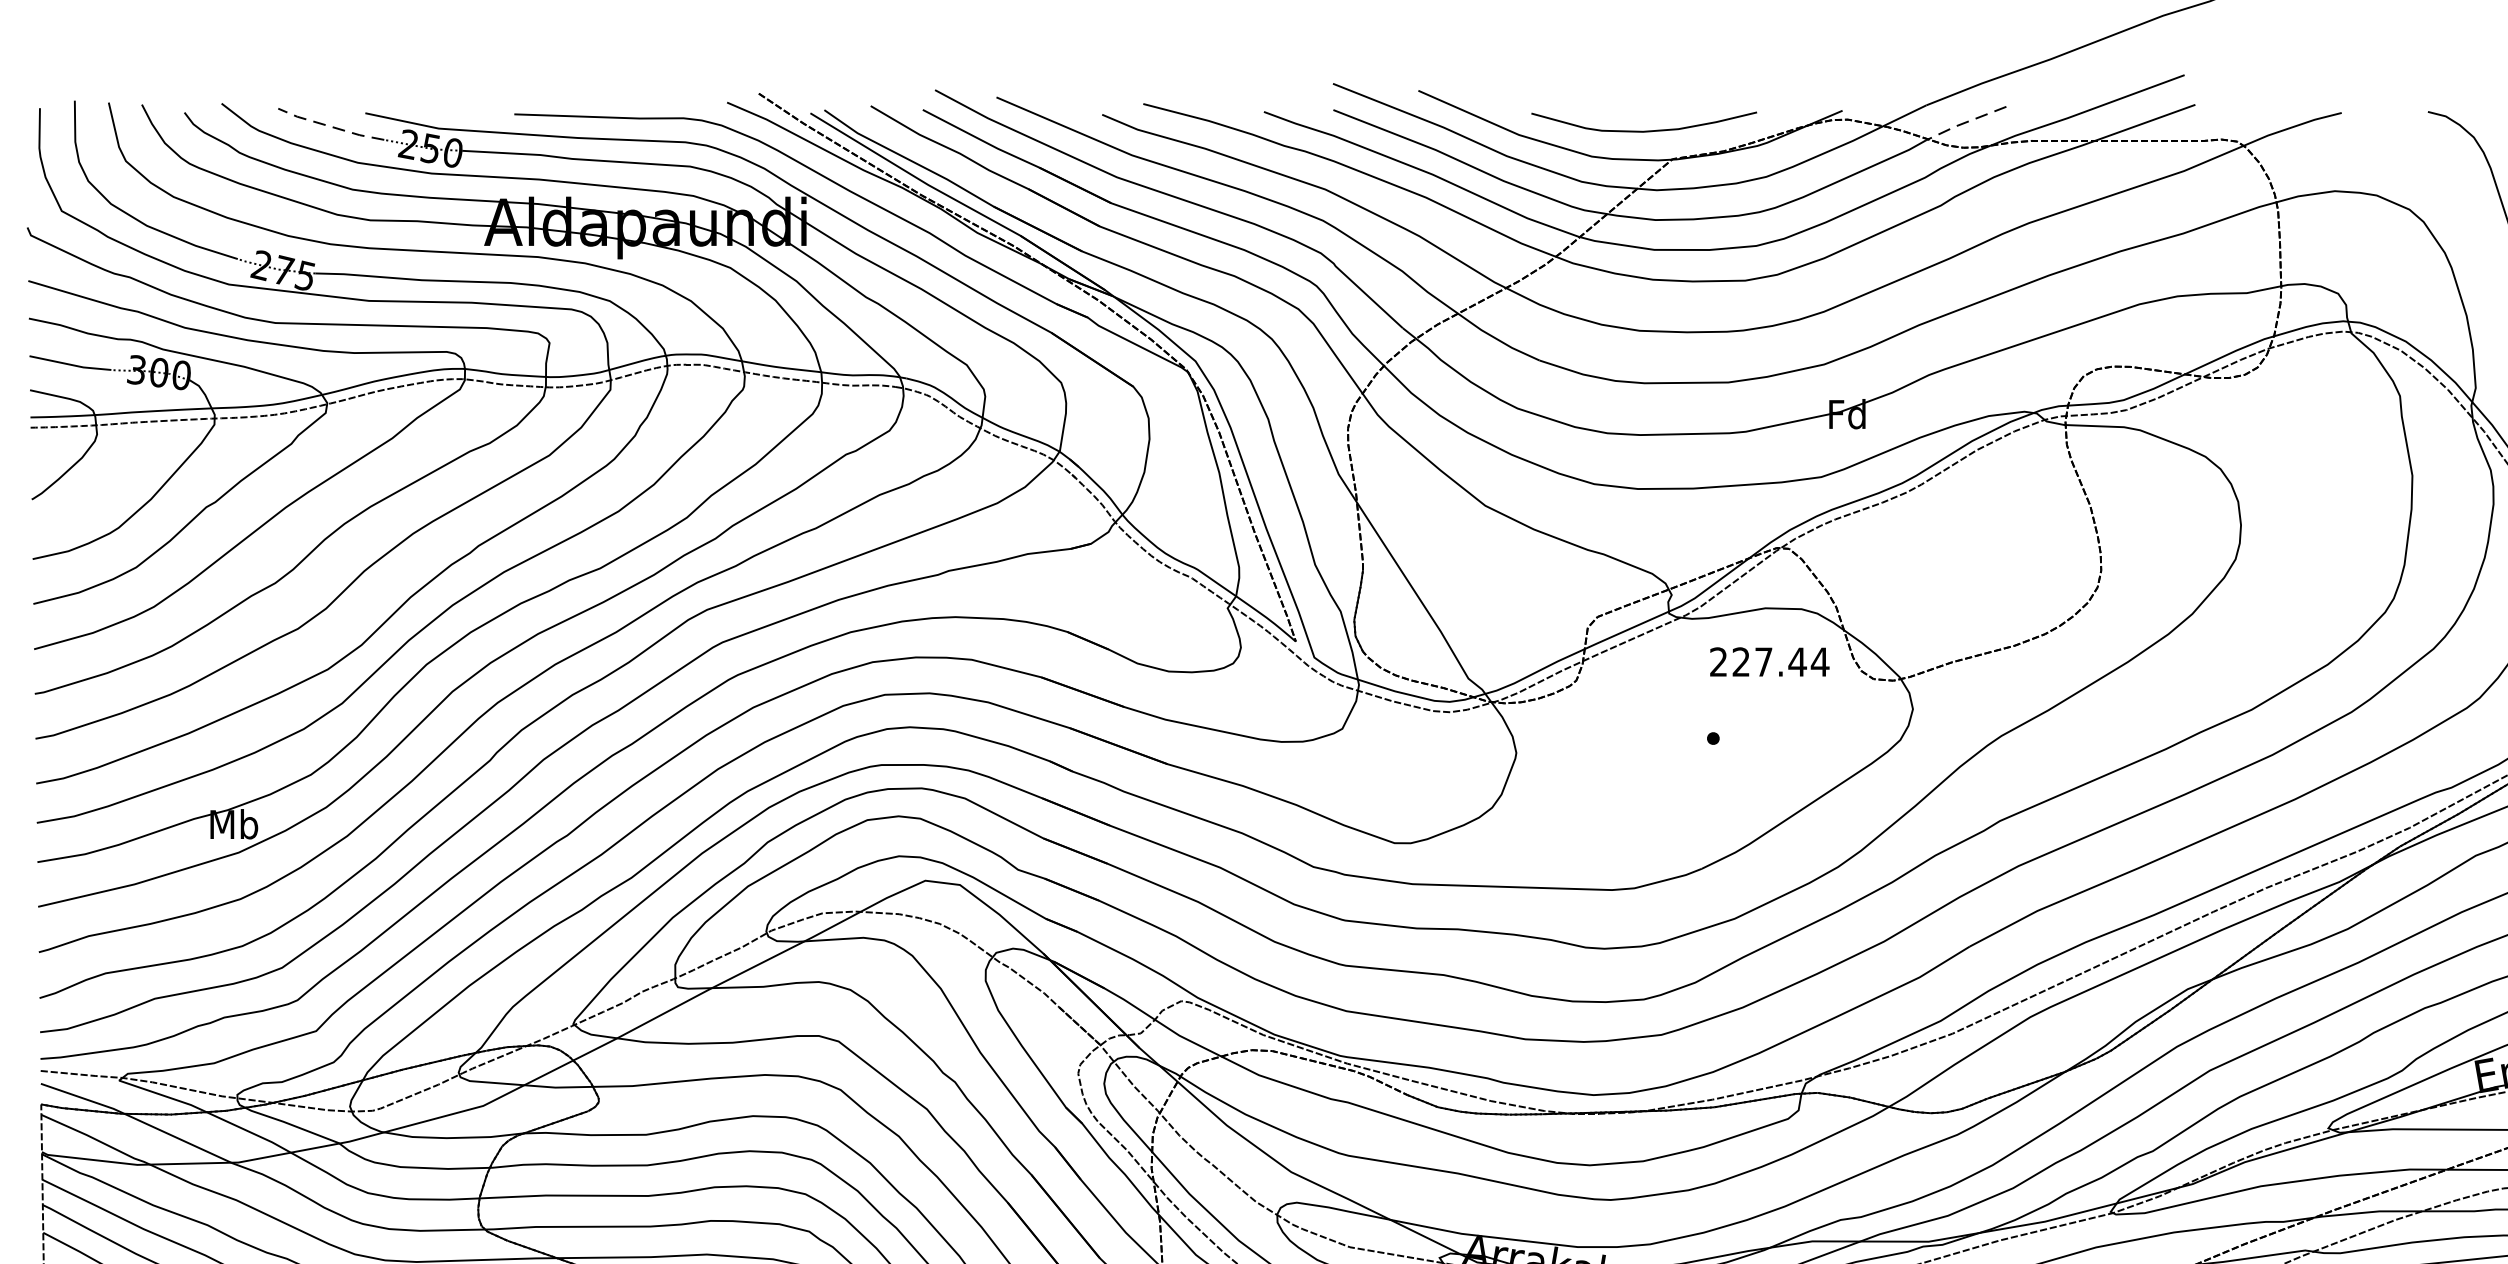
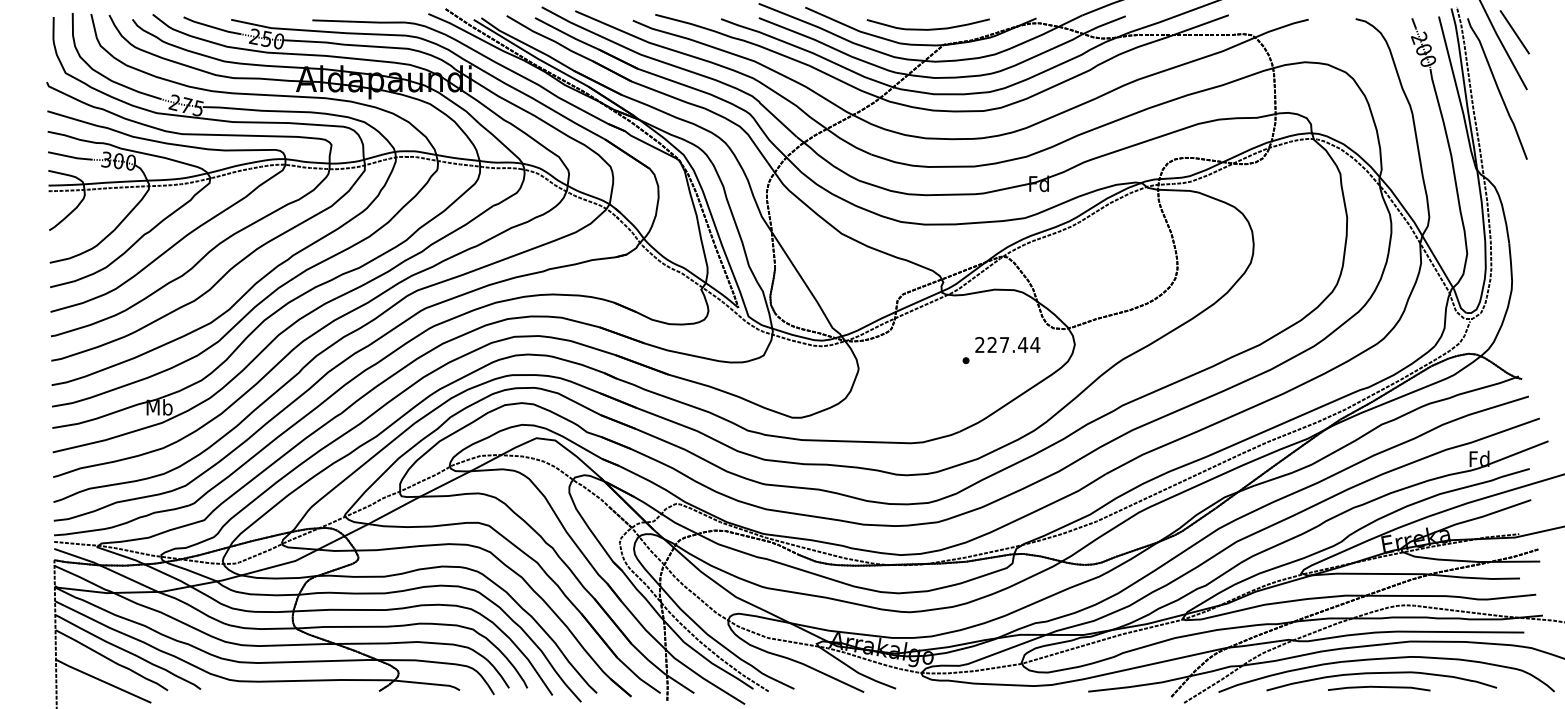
line: (1963, 123) -> (1102, 25), dashed -> solid
line: (331, 125) -> (212, 26), dashed -> solid
text: (1769, 661) -> (1007, 344), moved

